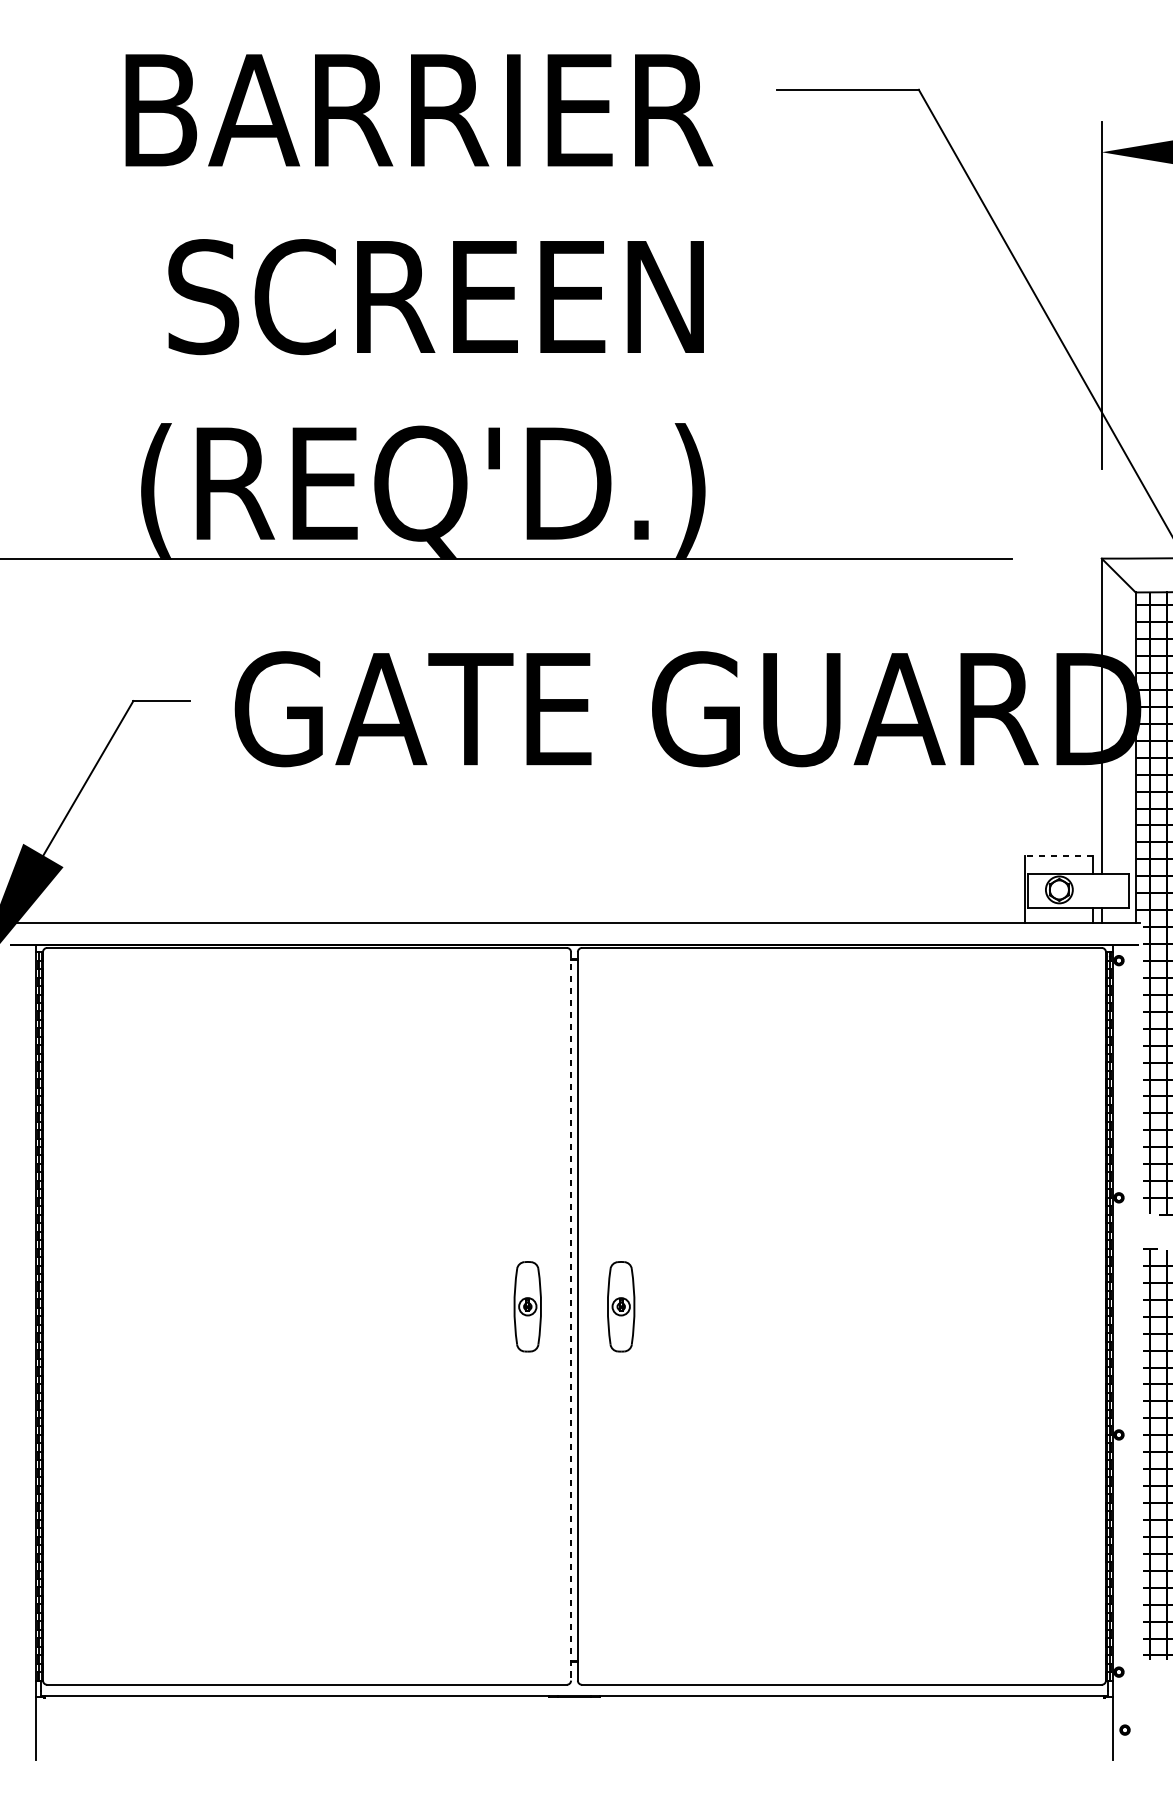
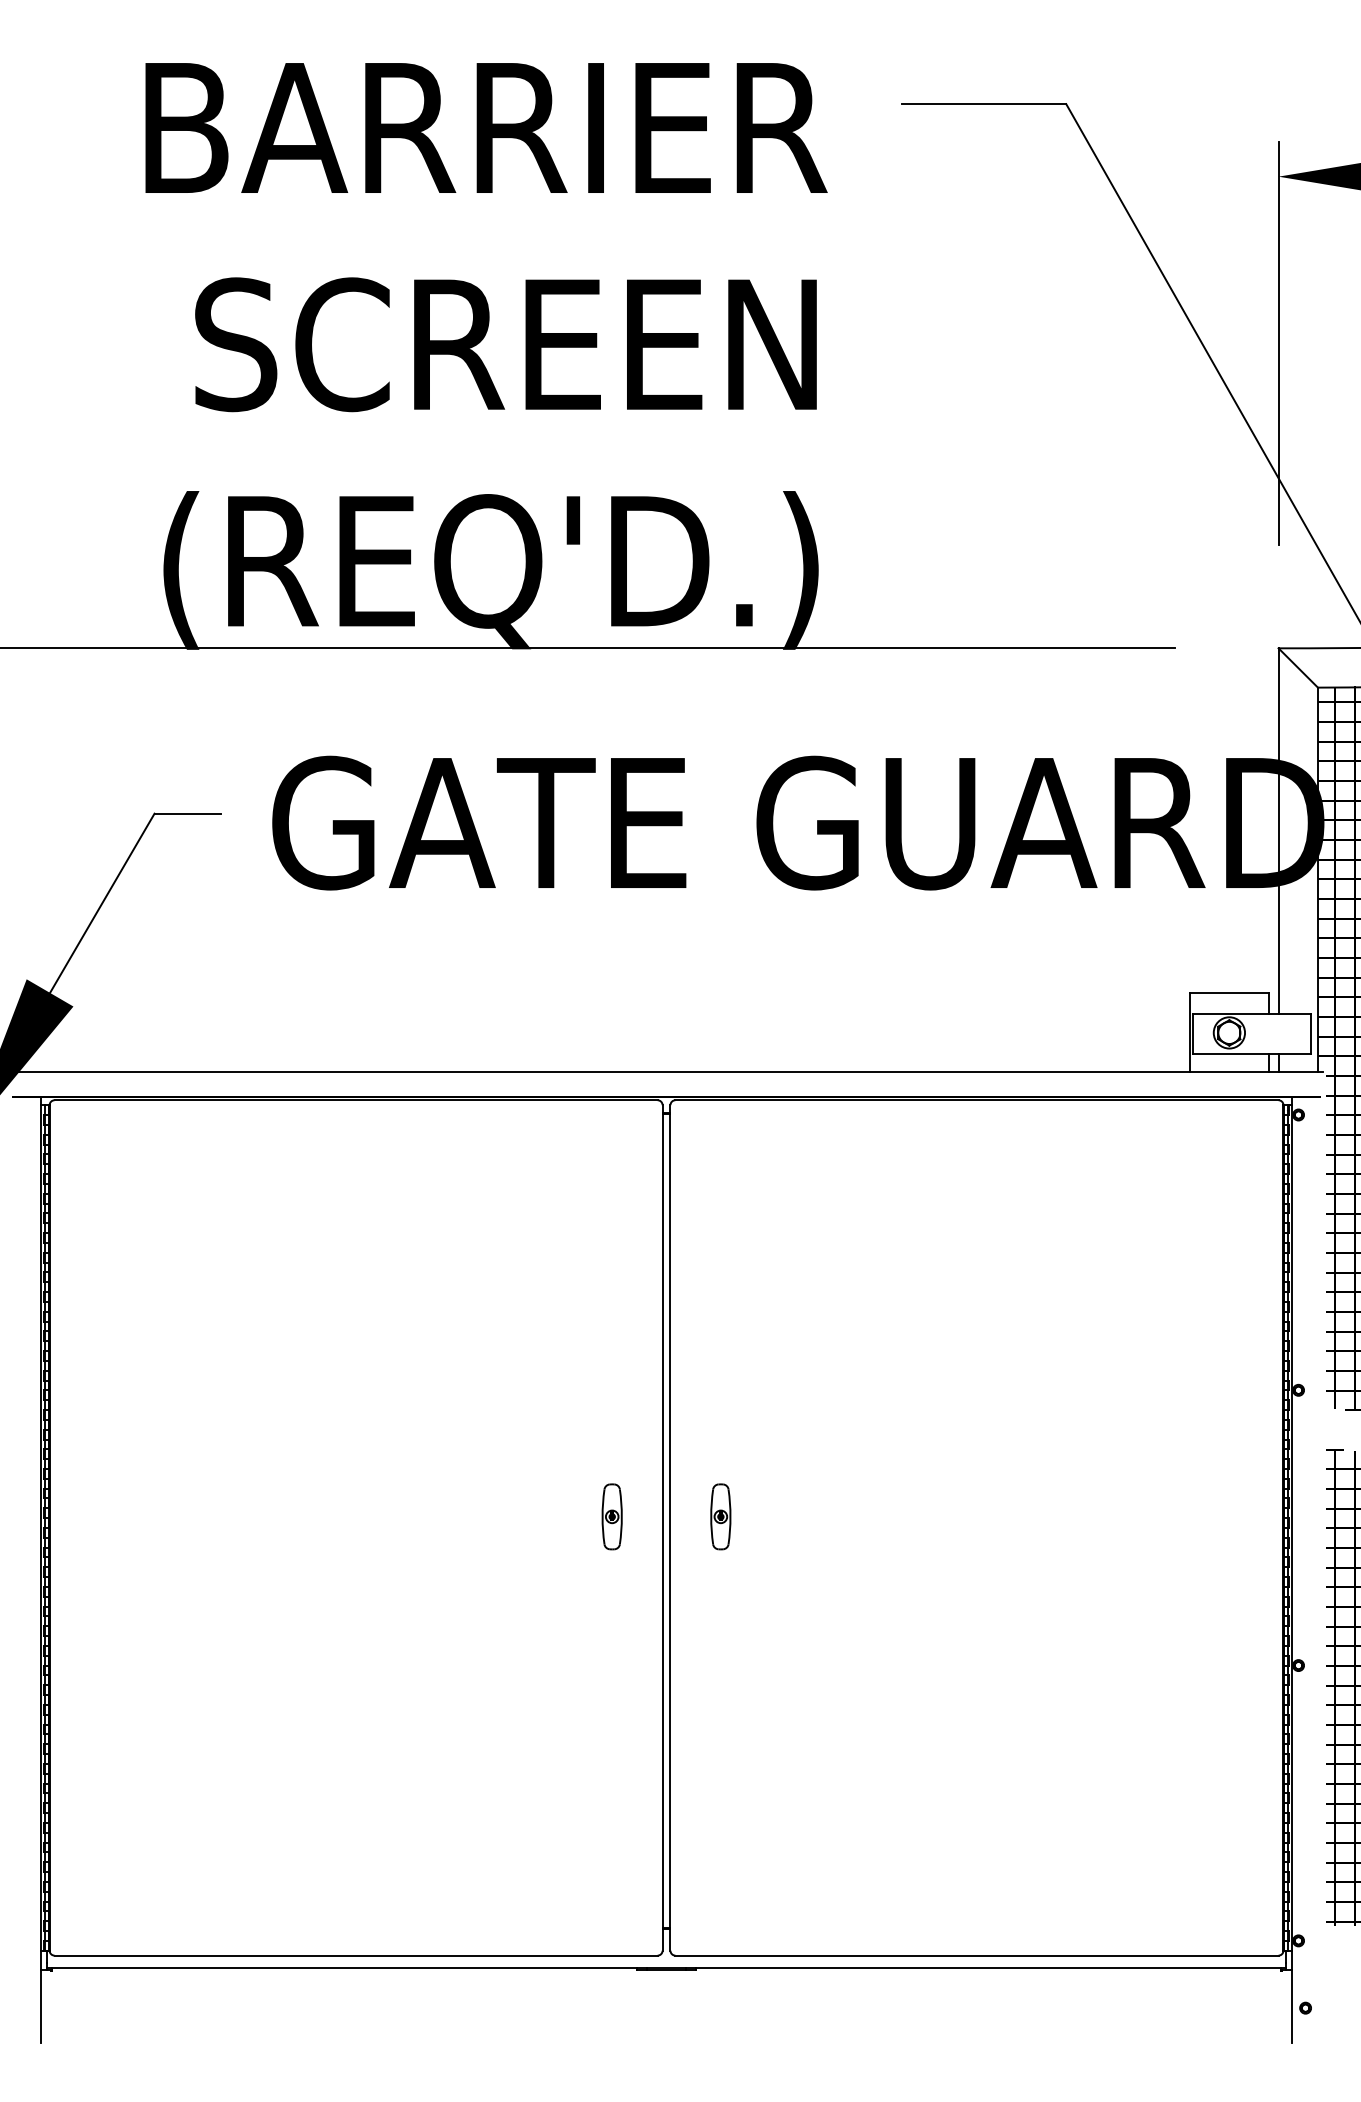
line: (1058, 855) -> (1228, 993), dashed -> solid
part: (527, 1306) -> (611, 1516), size x0.62
part: (620, 1306) -> (720, 1516), size x0.62
line: (570, 1316) -> (662, 1527), dashed -> solid

